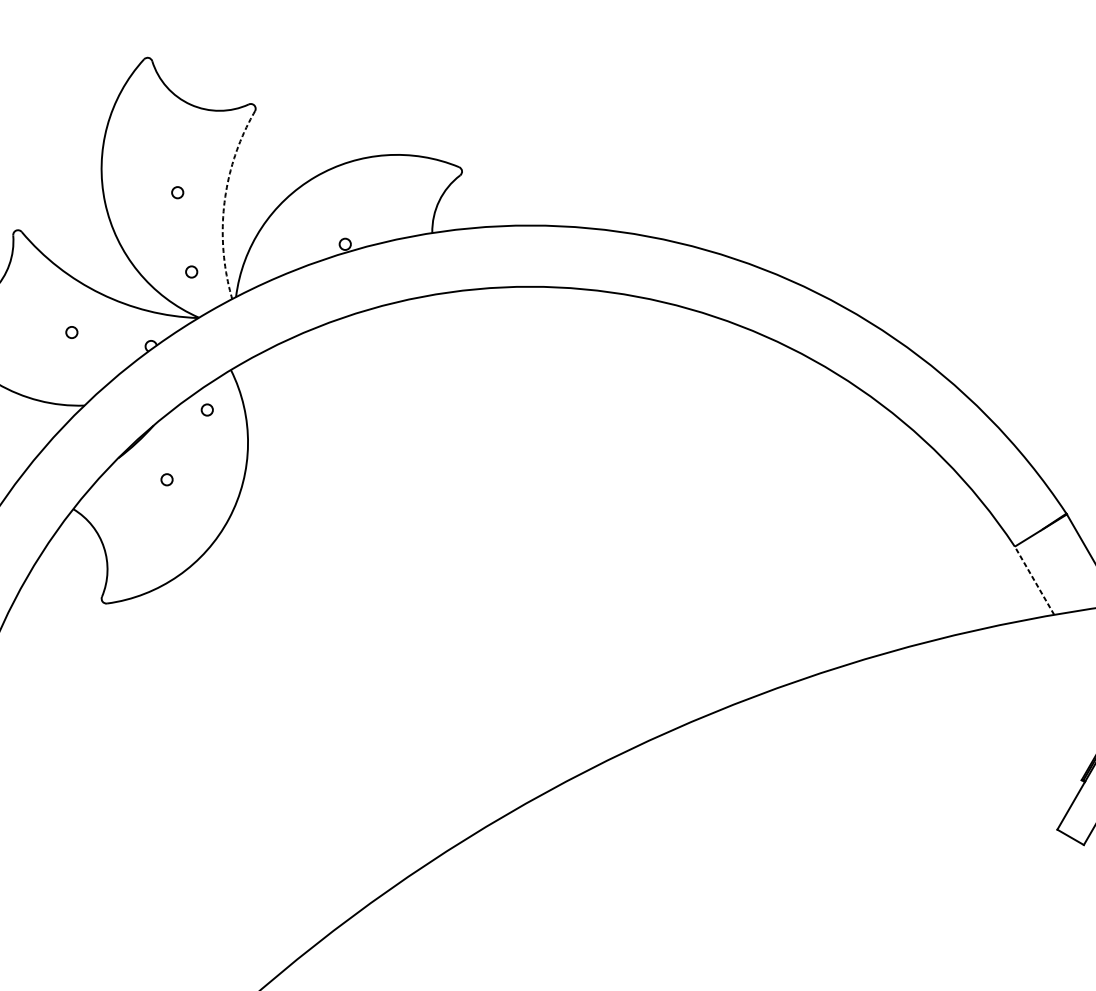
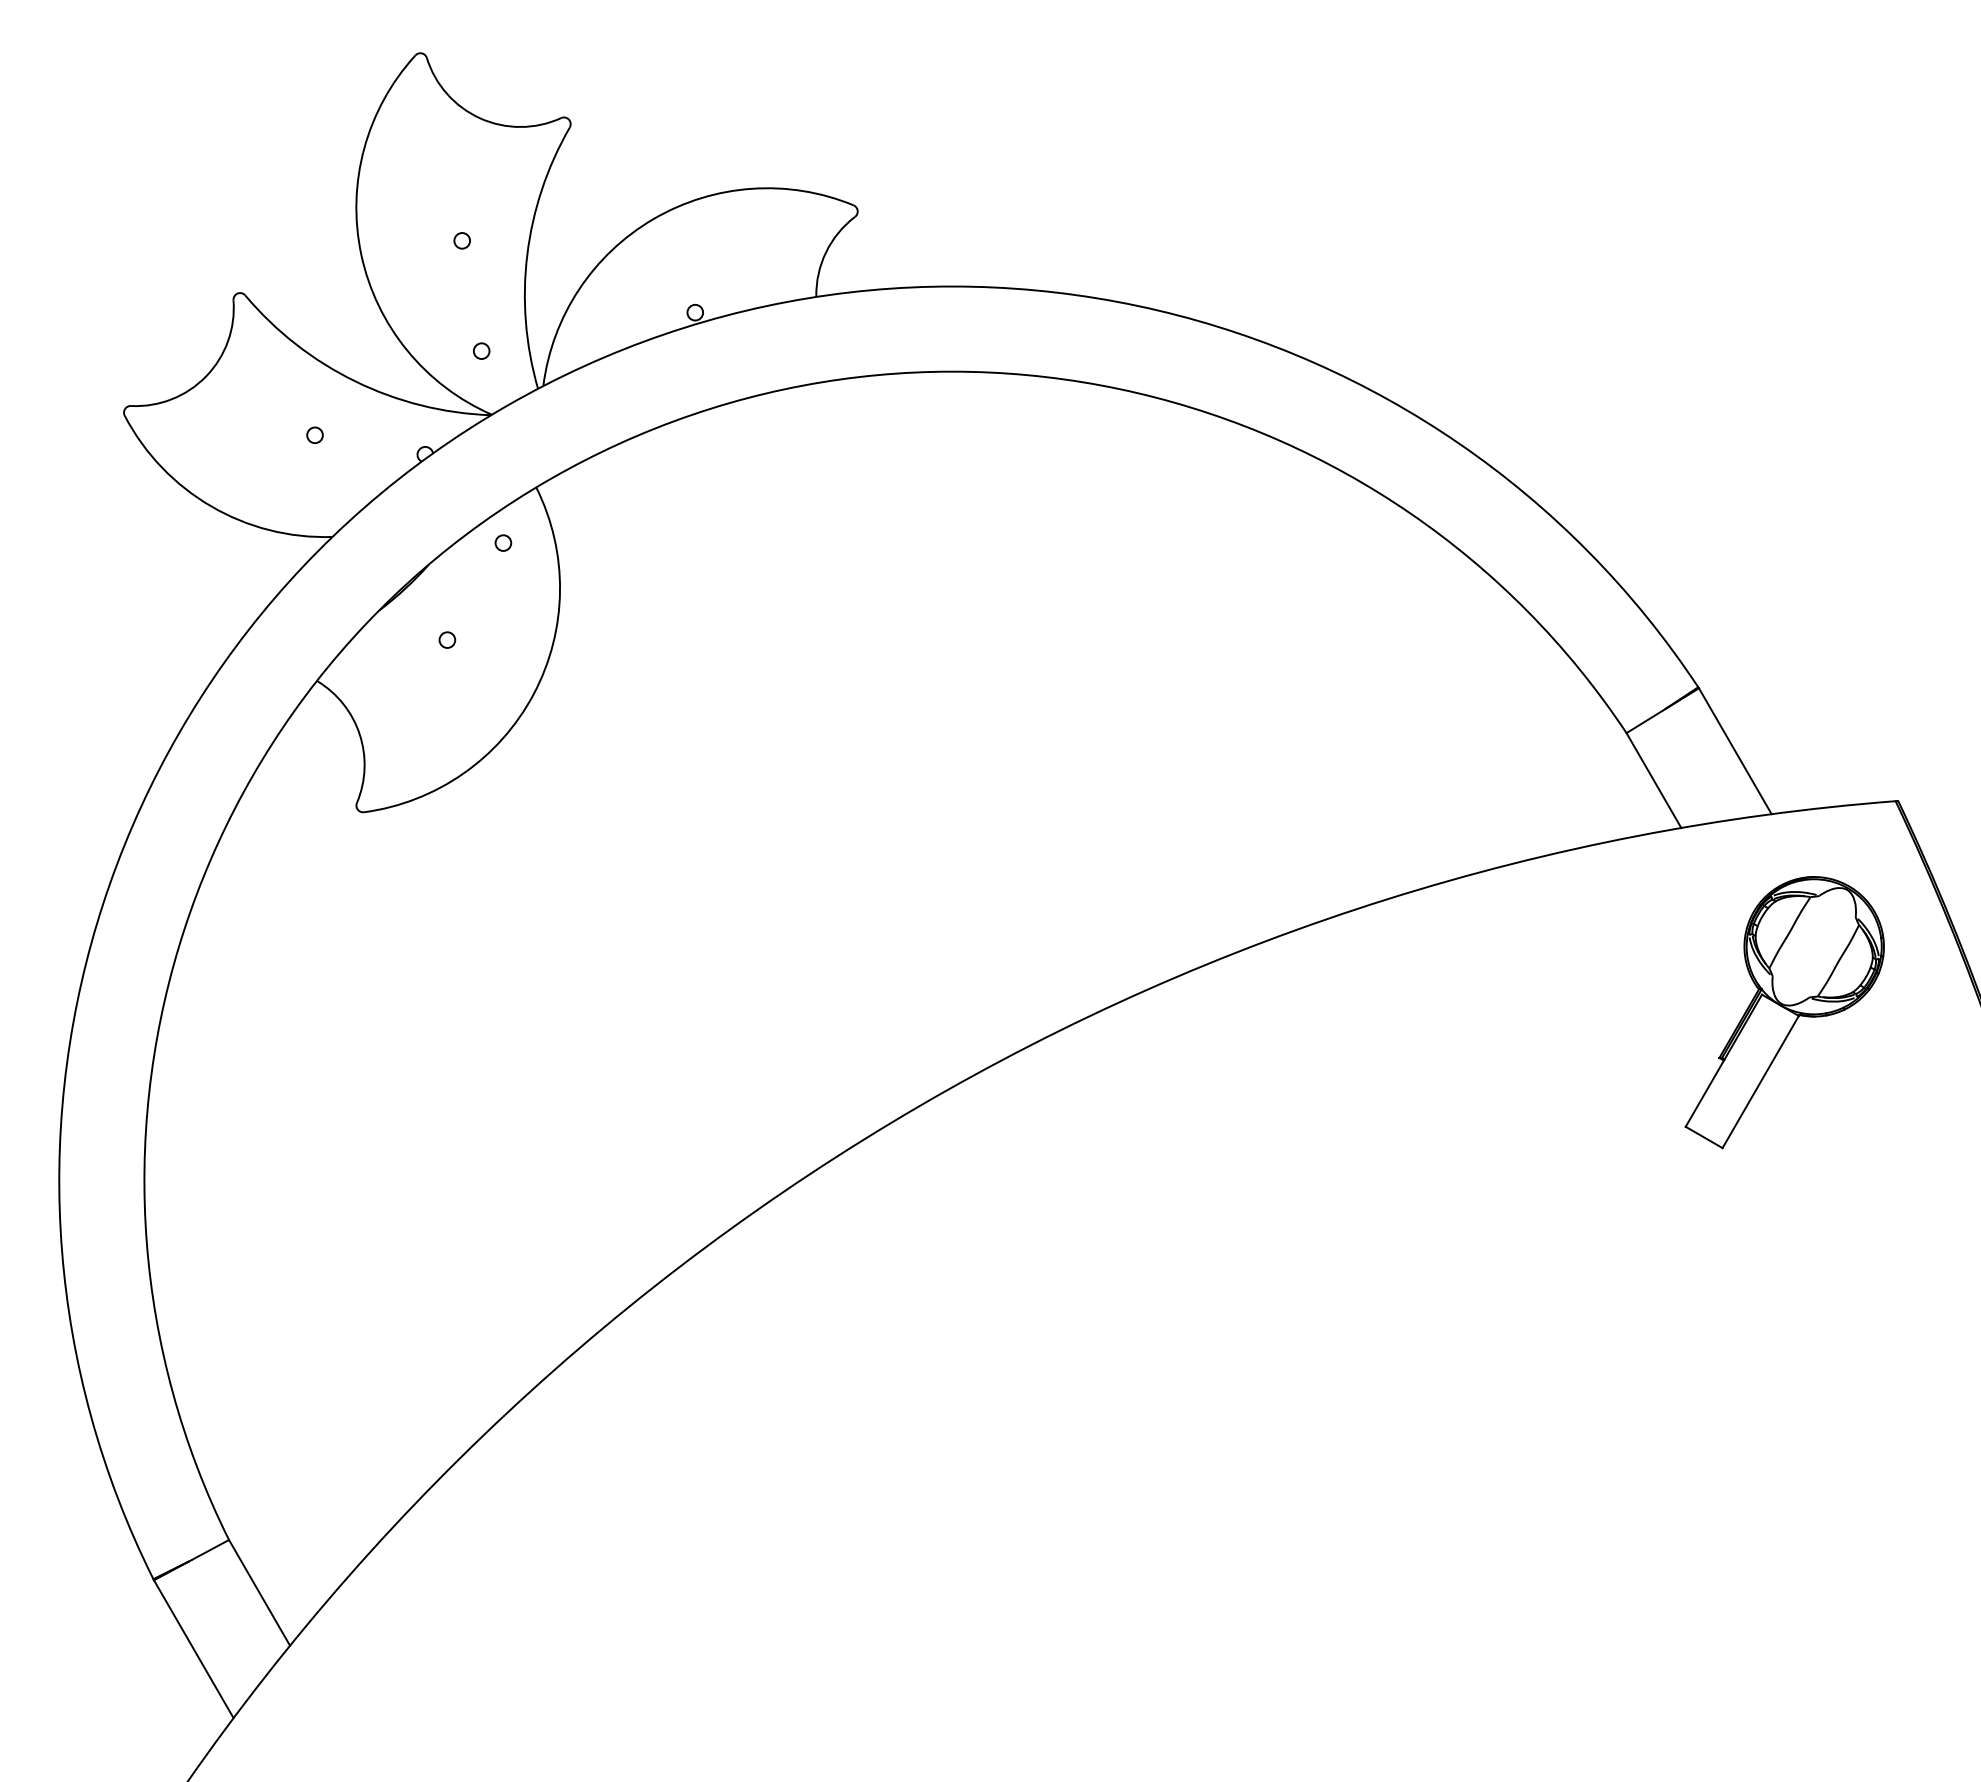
arc: (224, 202) -> (527, 254), dashed -> solid
line: (1034, 580) -> (1653, 780), dashed -> solid

